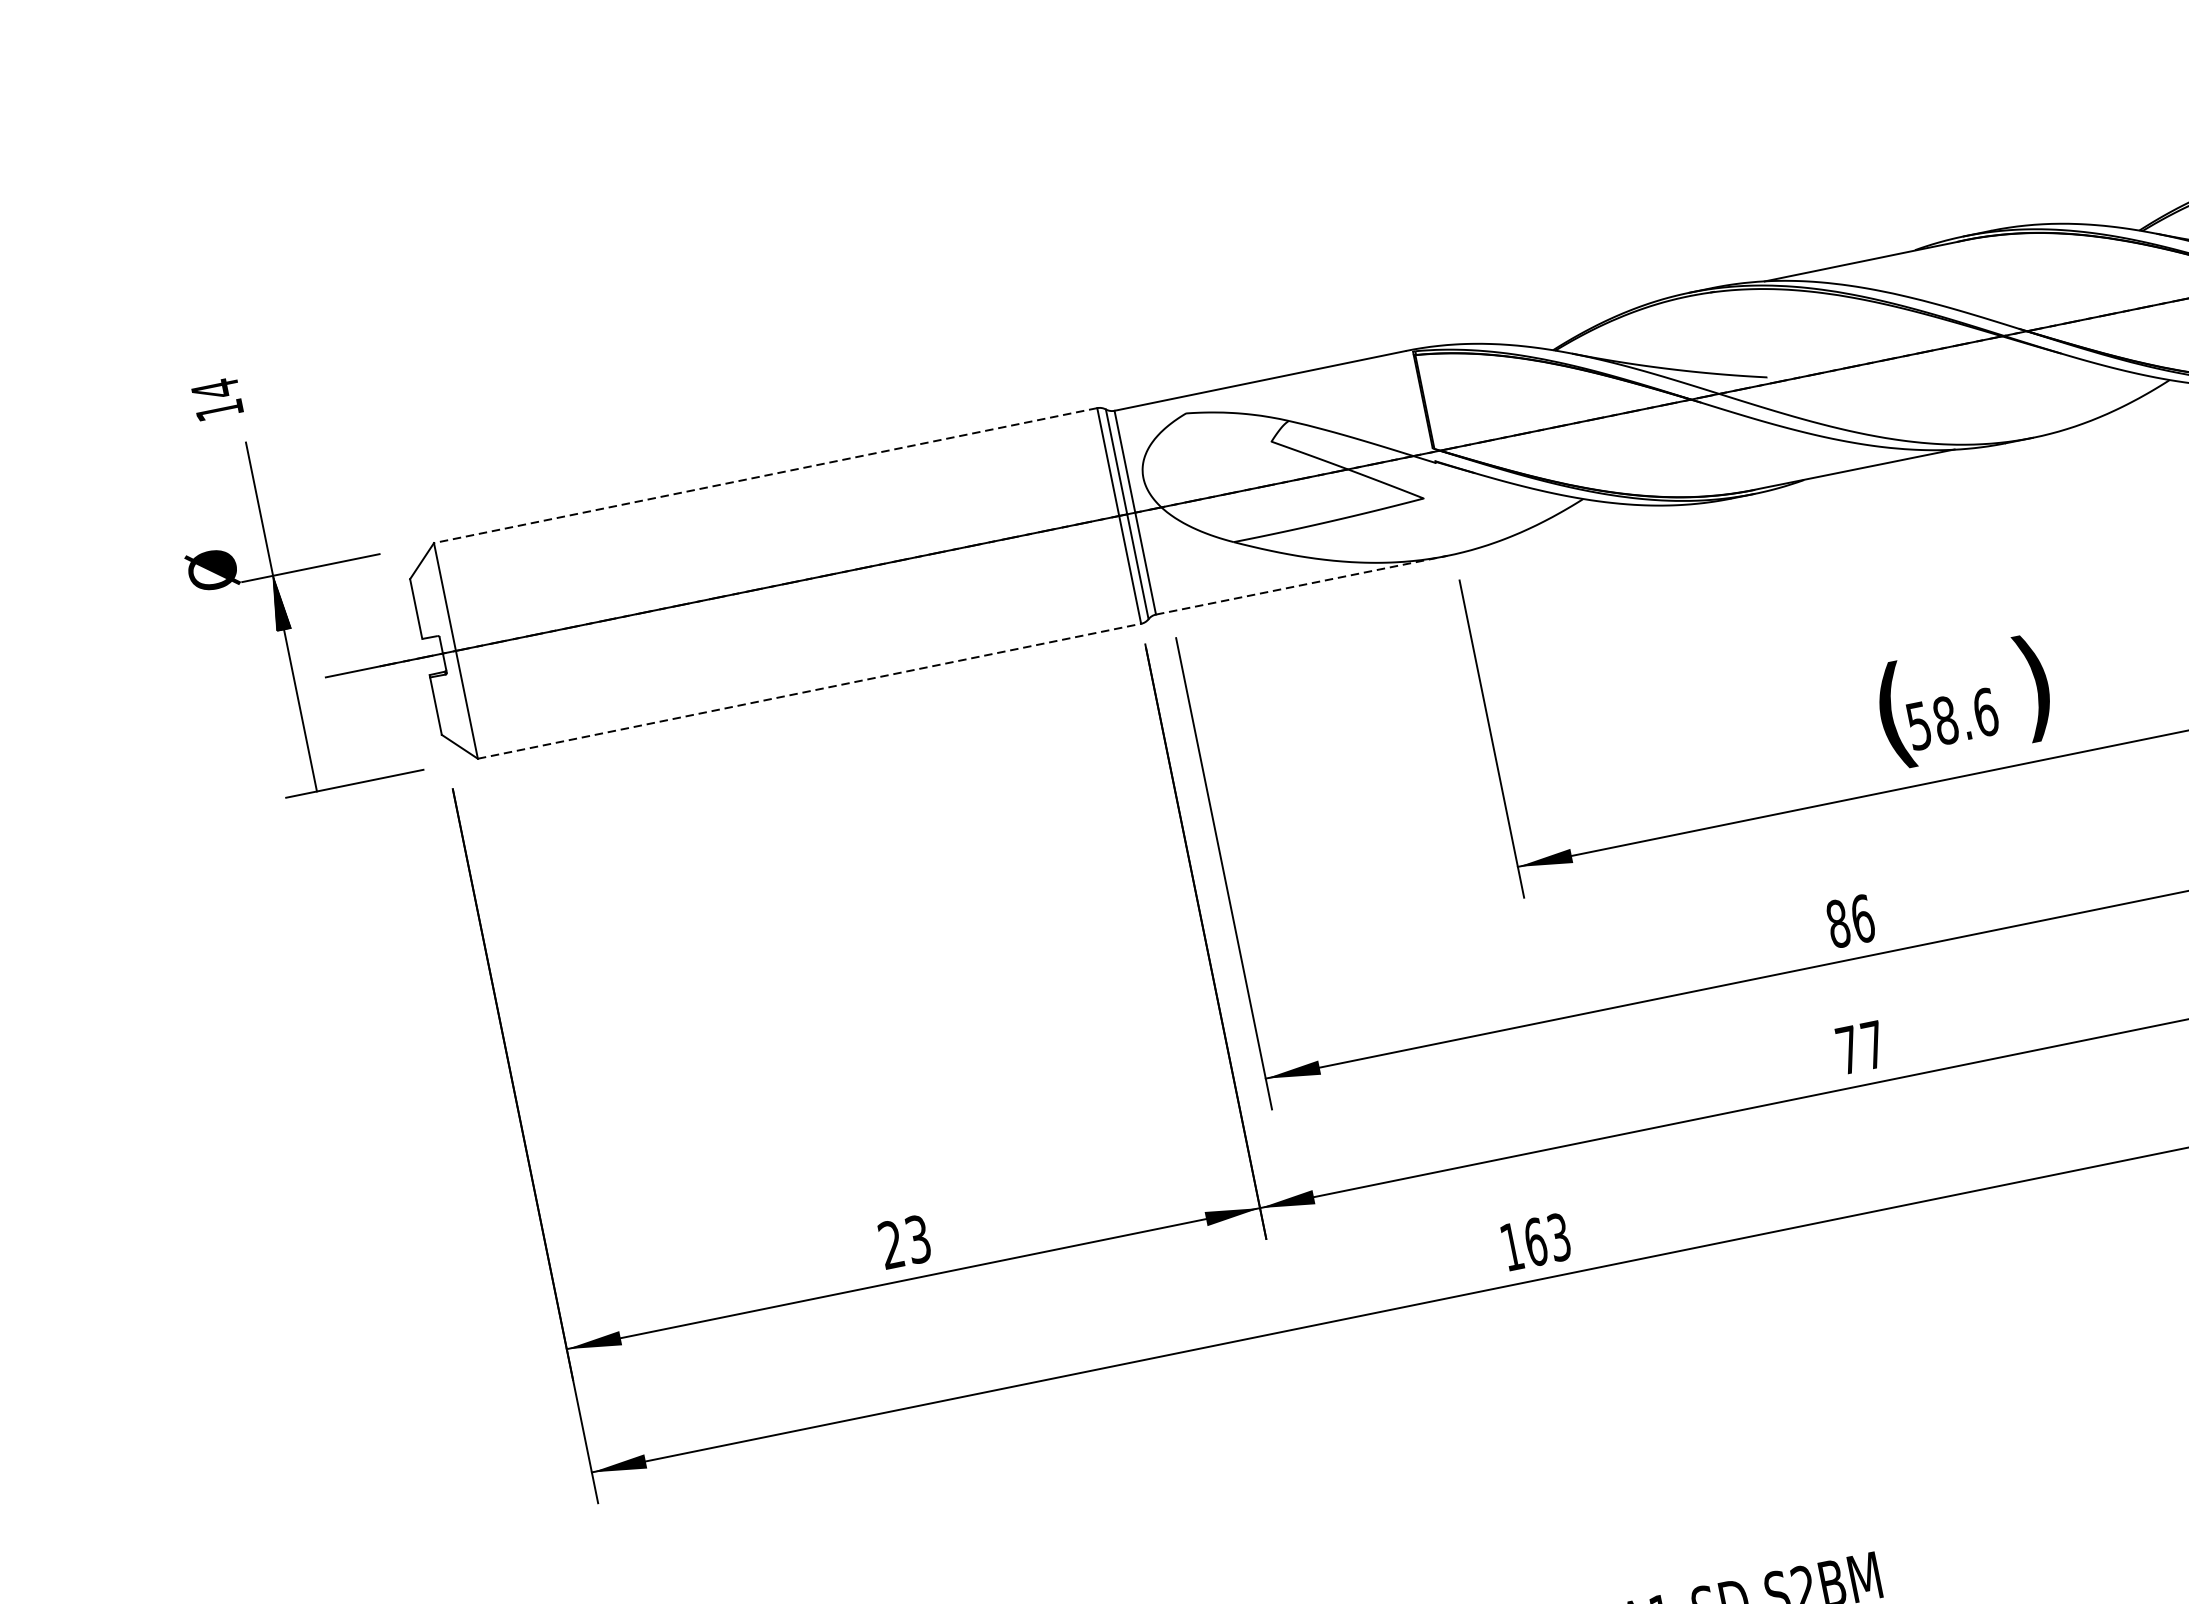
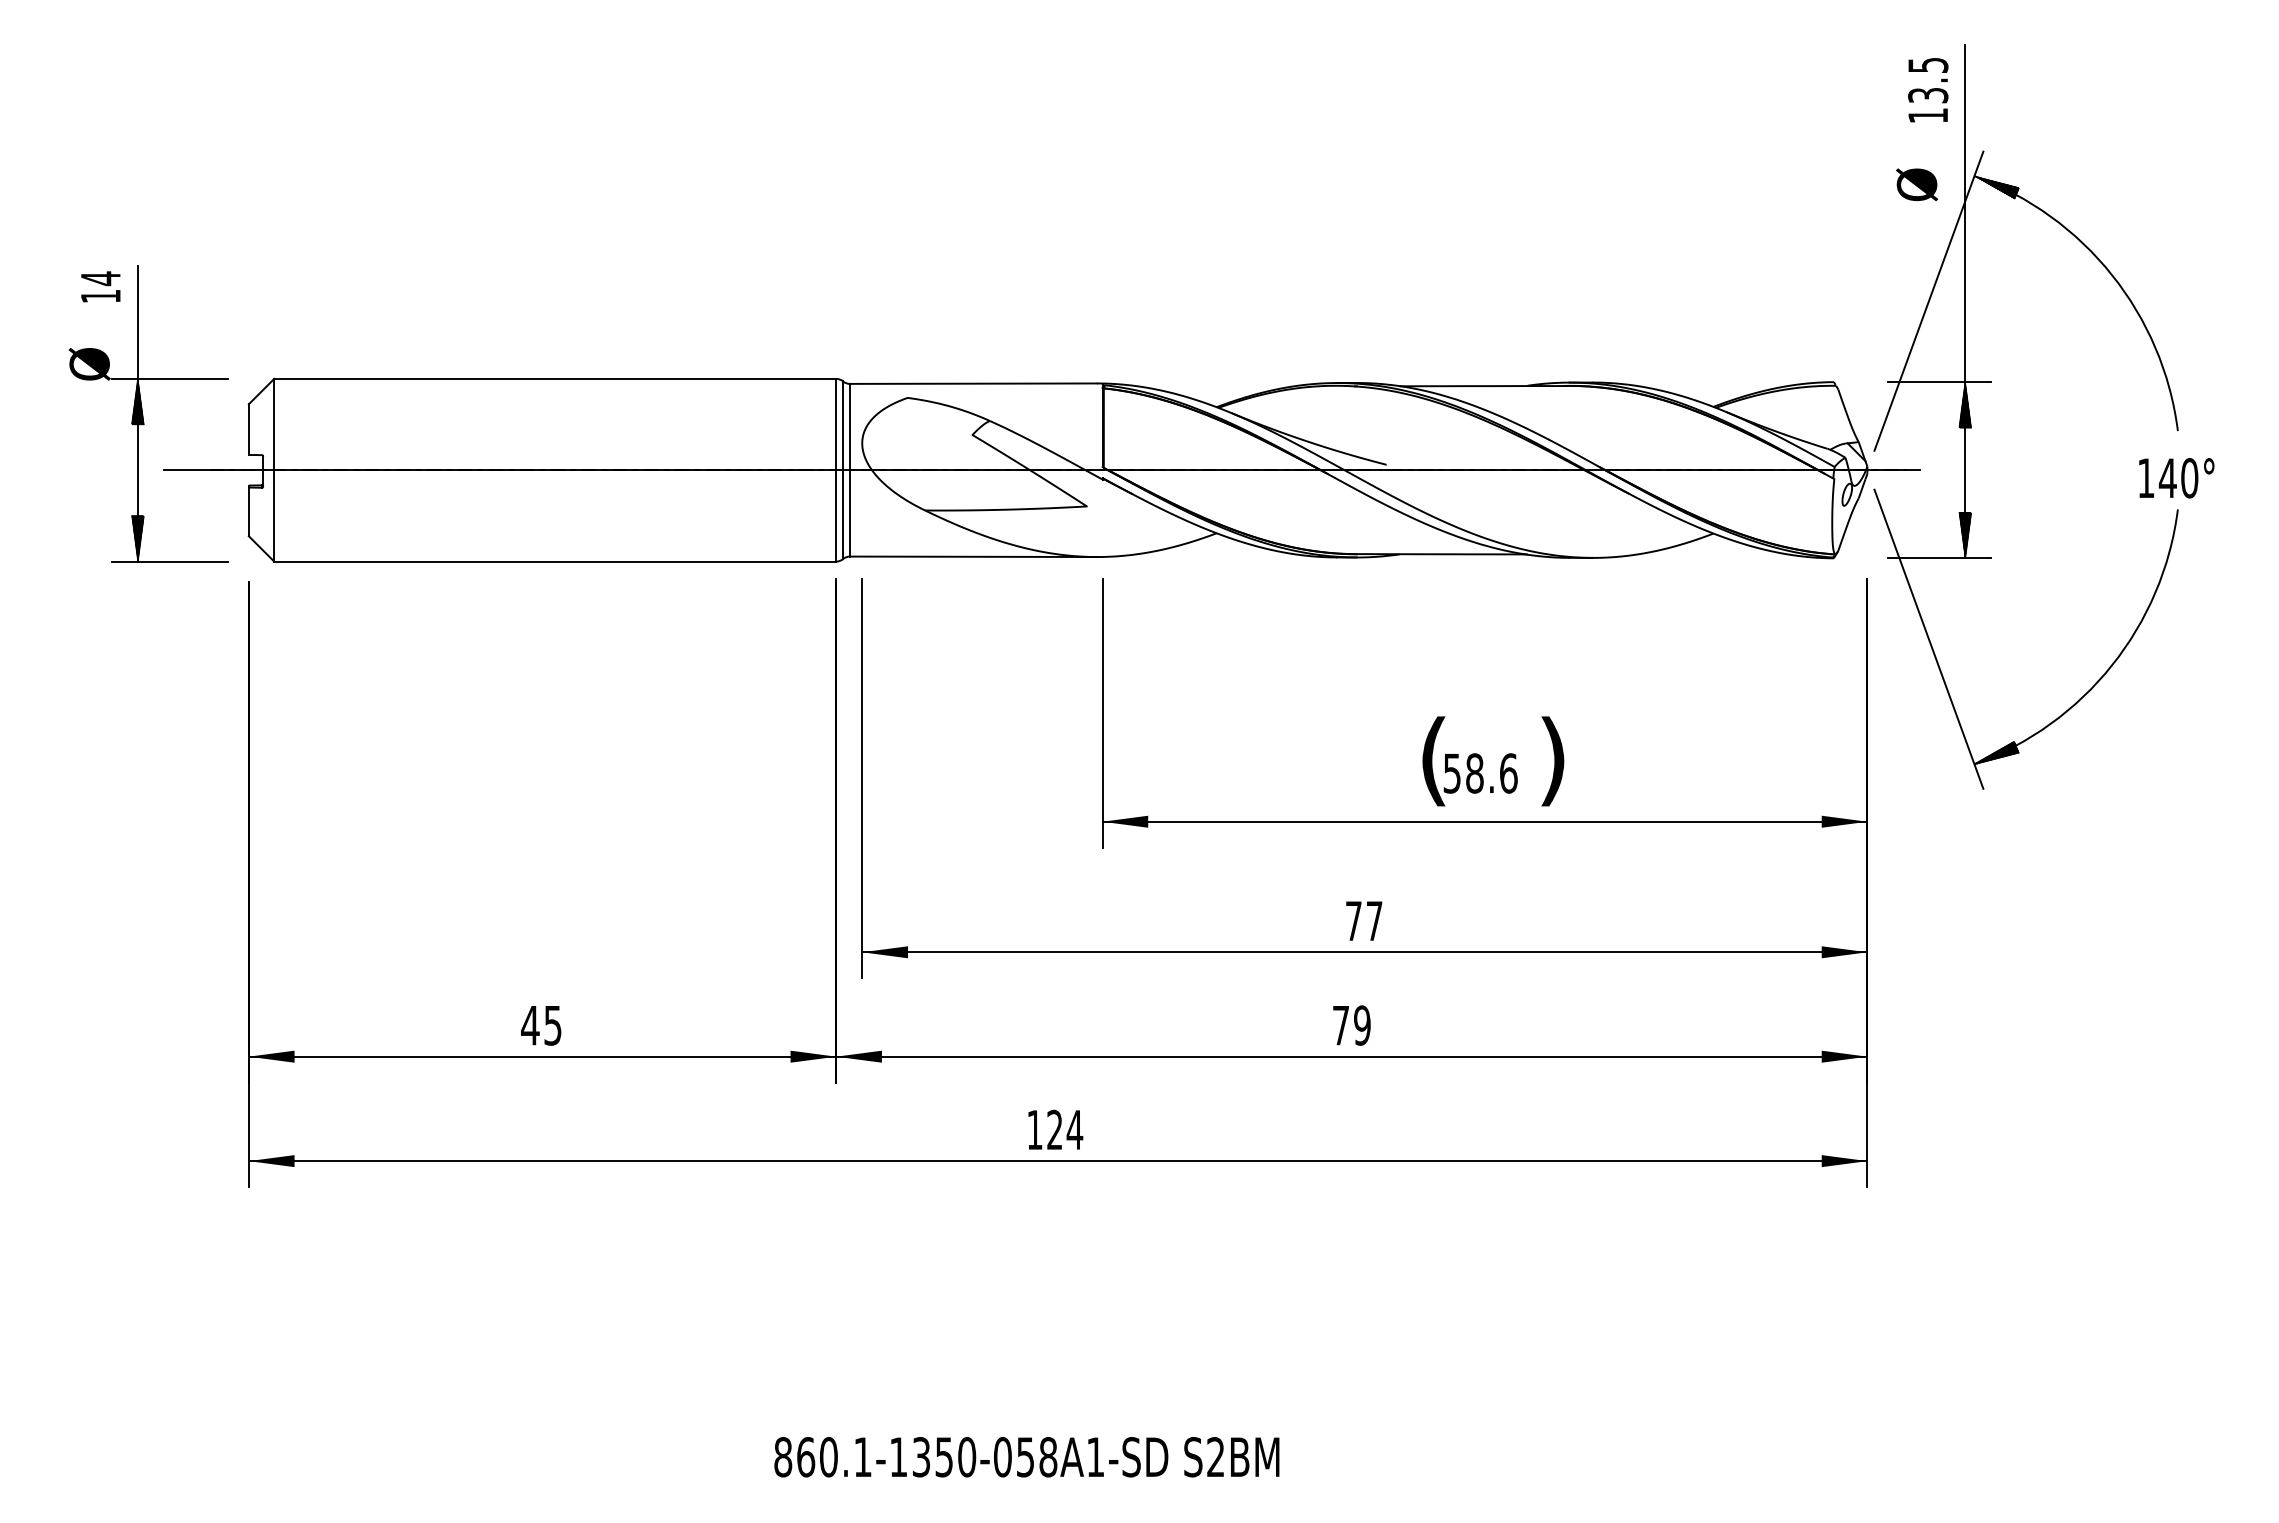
text: (216, 398) -> (100, 286), moved
line: (765, 475) -> (555, 378), dashed -> solid
line: (1301, 584) -> (973, 556), dashed -> solid
line: (809, 691) -> (555, 561), dashed -> solid
hatch: (310, 764) -> (137, 538), added
text: (1849, 920) -> (1363, 920), 86 -> 77
text: (1873, 1044) -> (1362, 1025), 77 -> 79
text: (1548, 1238) -> (1065, 1129), 163 -> 124
text: (904, 1242) -> (541, 1025), 23 -> 45

